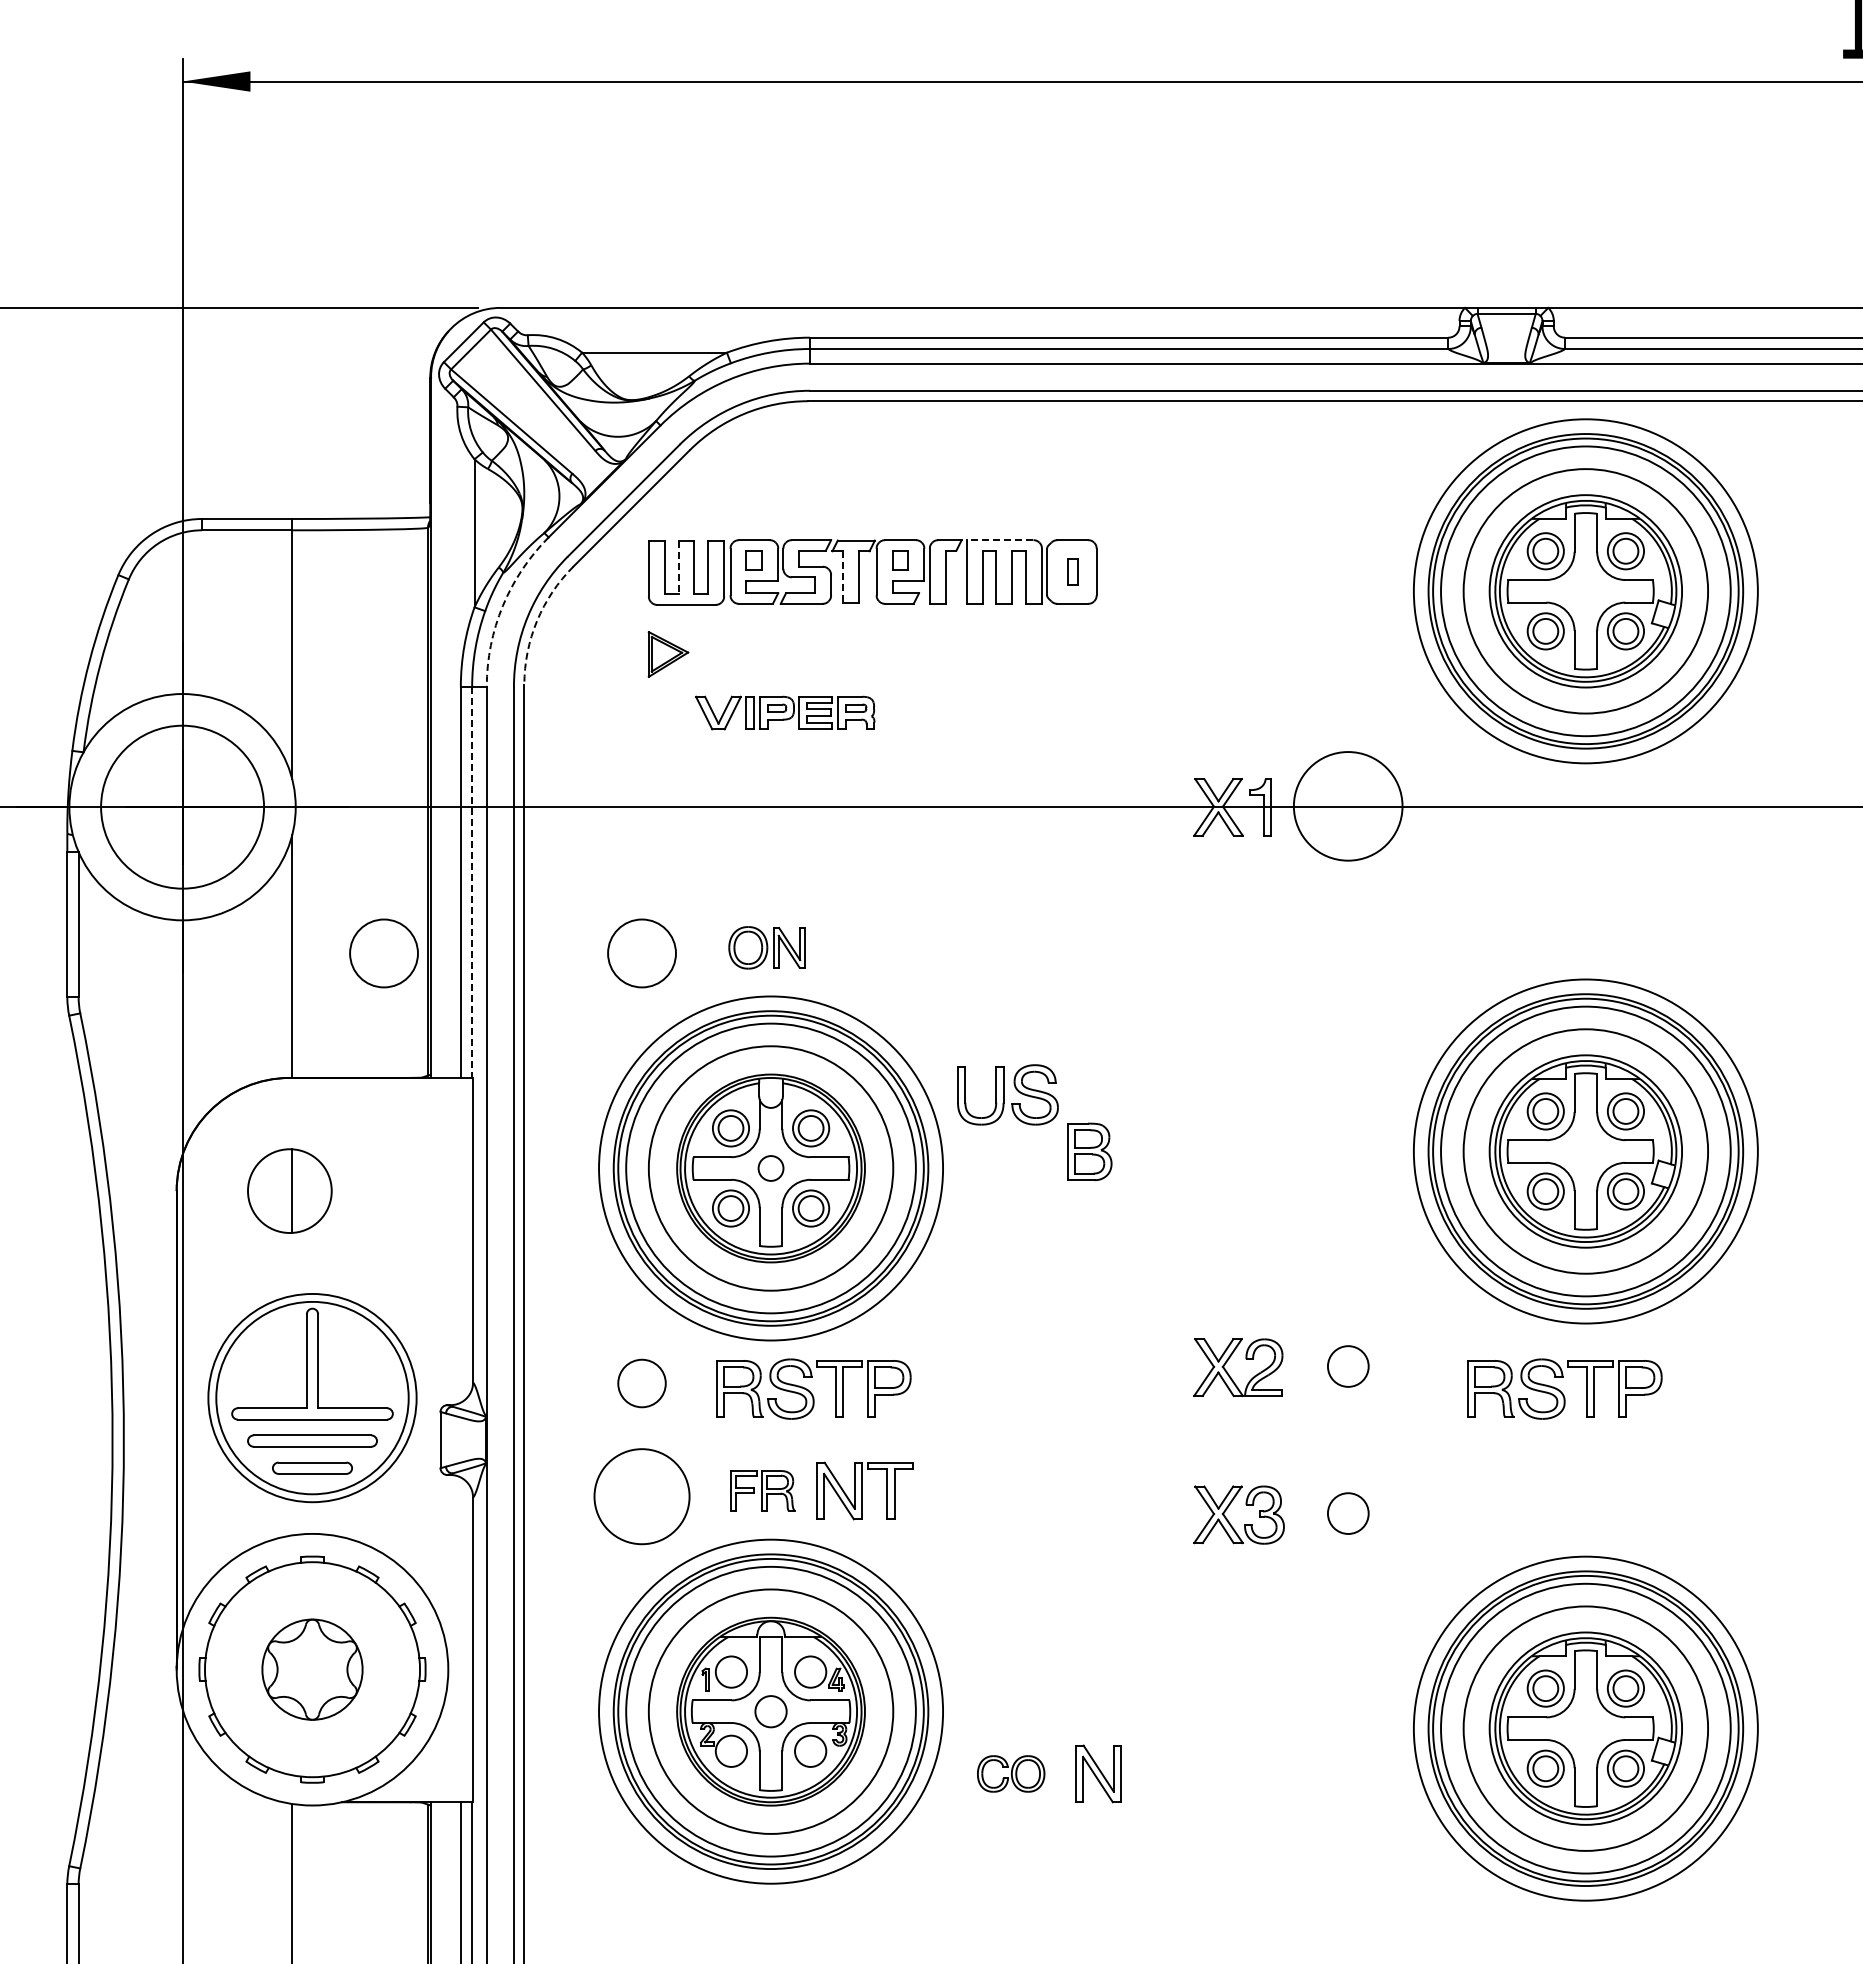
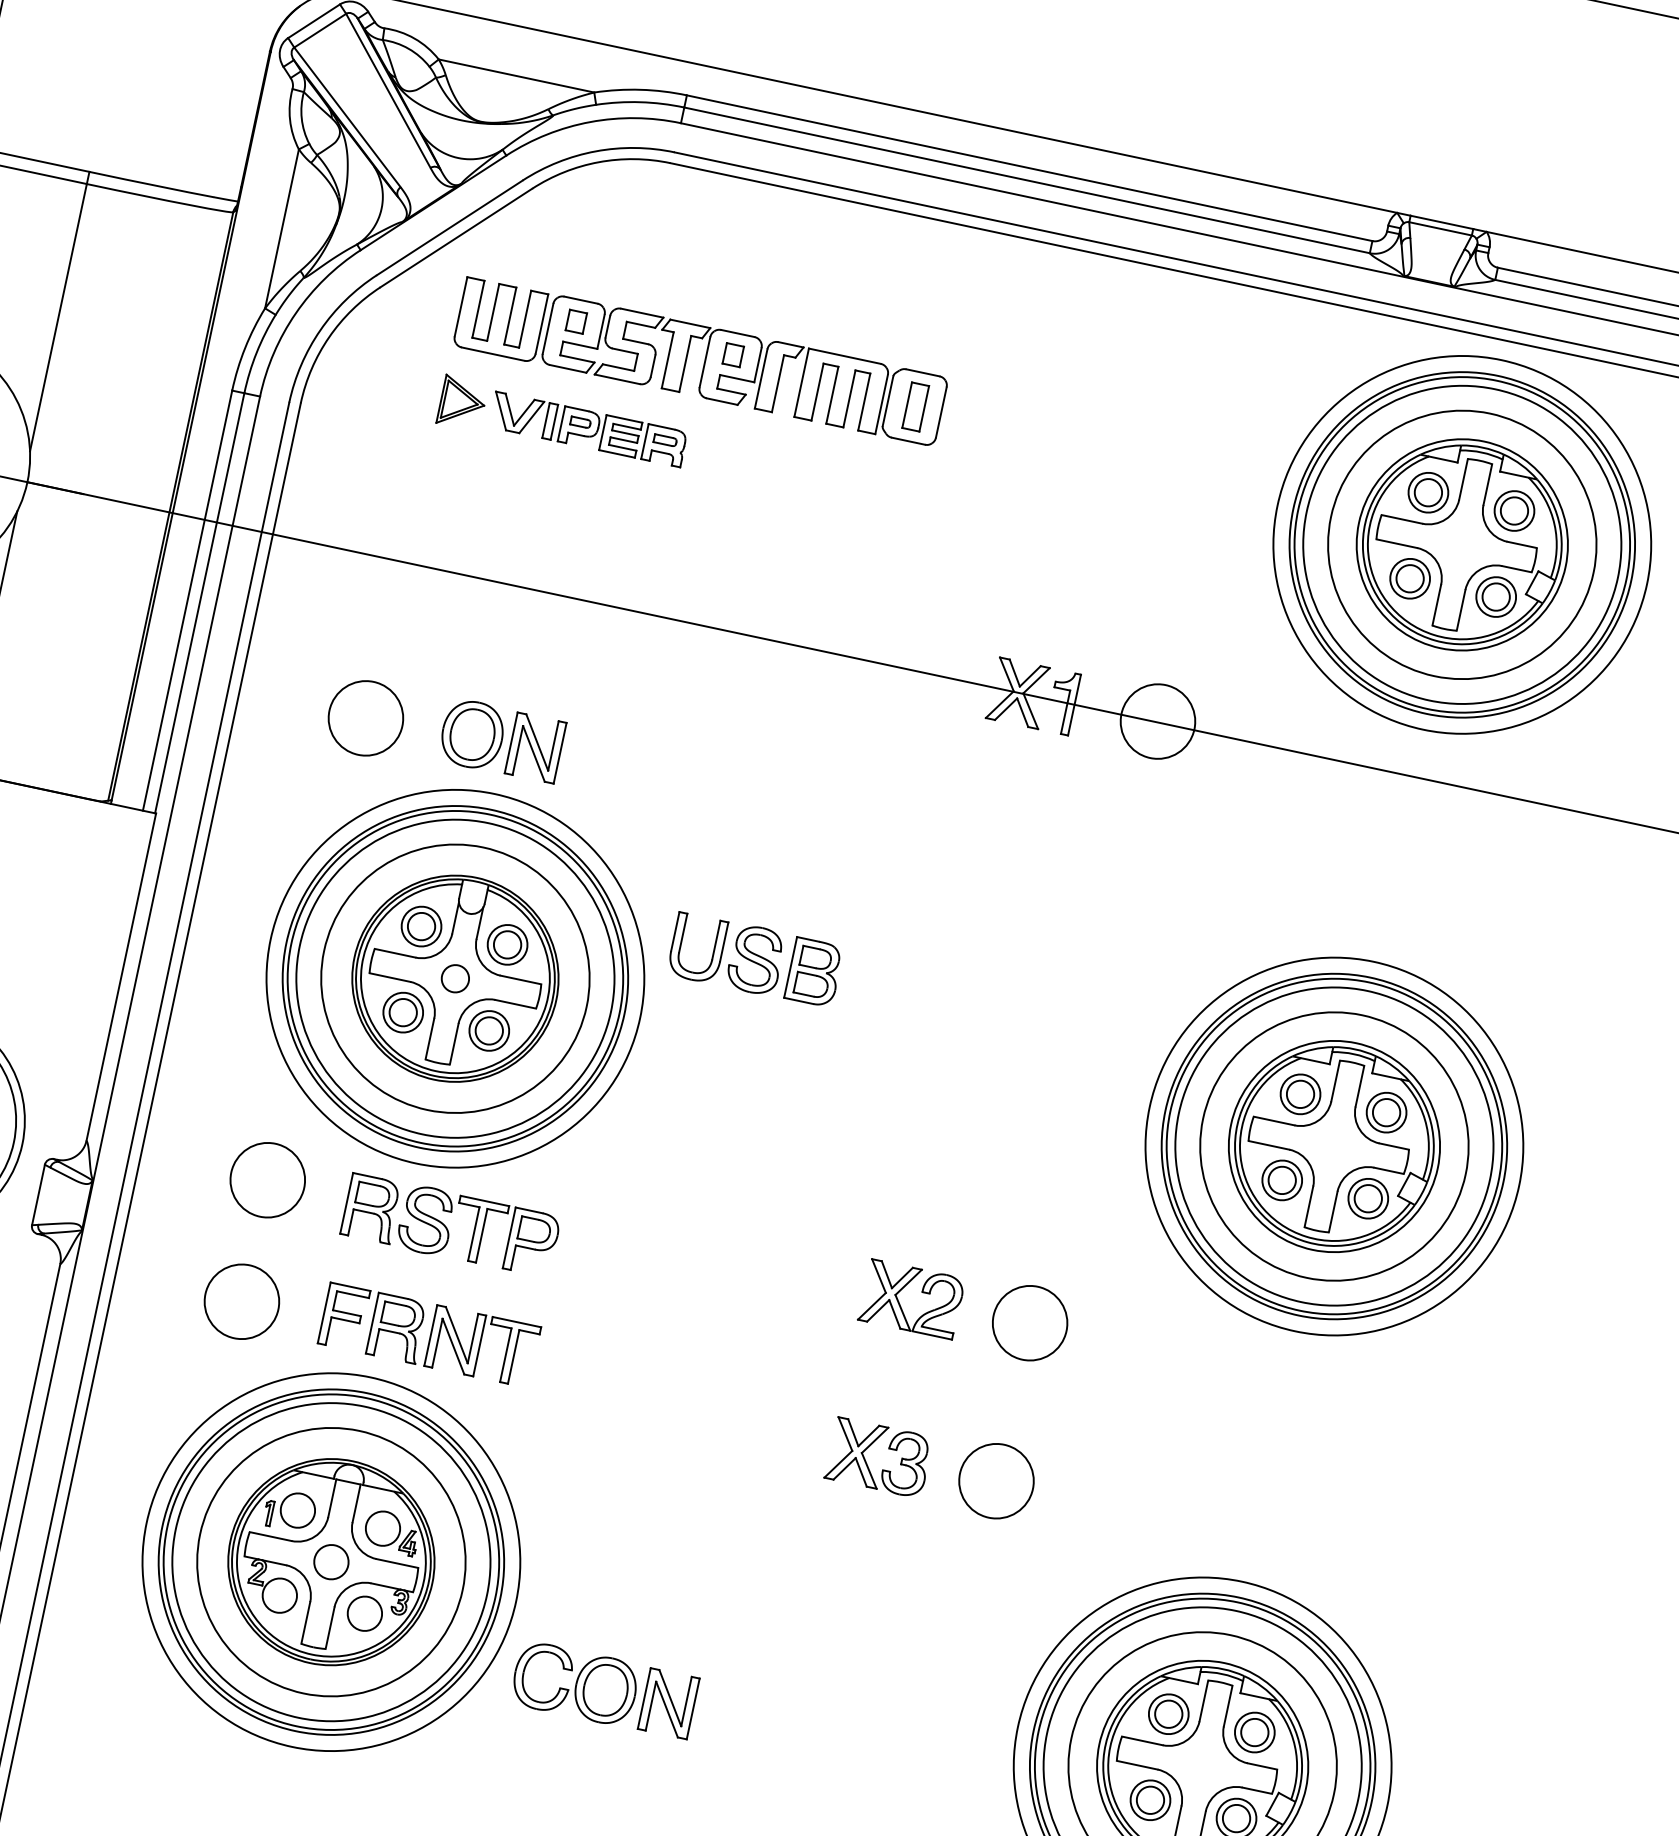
line: (999, 540) -> (844, 356), dashed -> solid
line: (678, 567) -> (493, 312), dashed -> solid
part: (1072, 571) -> (915, 406), size x1.67
line: (843, 577) -> (668, 360), dashed -> solid
arc: (502, 605) -> (295, 312), dashed -> solid
arc: (537, 620) -> (329, 336), dashed -> solid
part: (785, 712) -> (588, 428), moved
circle: (1348, 806) -> (1158, 721), size x0.62
line: (472, 882) -> (200, 603), dashed -> solid
part: (767, 947) -> (502, 740), size x1.43
circle: (383, 953) -> (88, 659), removed
part: (1089, 1151) -> (814, 971), moved
circle: (1348, 1366) -> (1030, 1323), size x1.67
circle: (641, 1383) -> (267, 1180), size x1.43
part: (1564, 1388) -> (1257, 1396), removed
part: (762, 1490) -> (372, 1322), size x1.43
circle: (641, 1496) -> (241, 1301), size x0.71
circle: (1348, 1513) -> (996, 1481), size x1.67
part: (1010, 1773) -> (574, 1683), size x1.67

